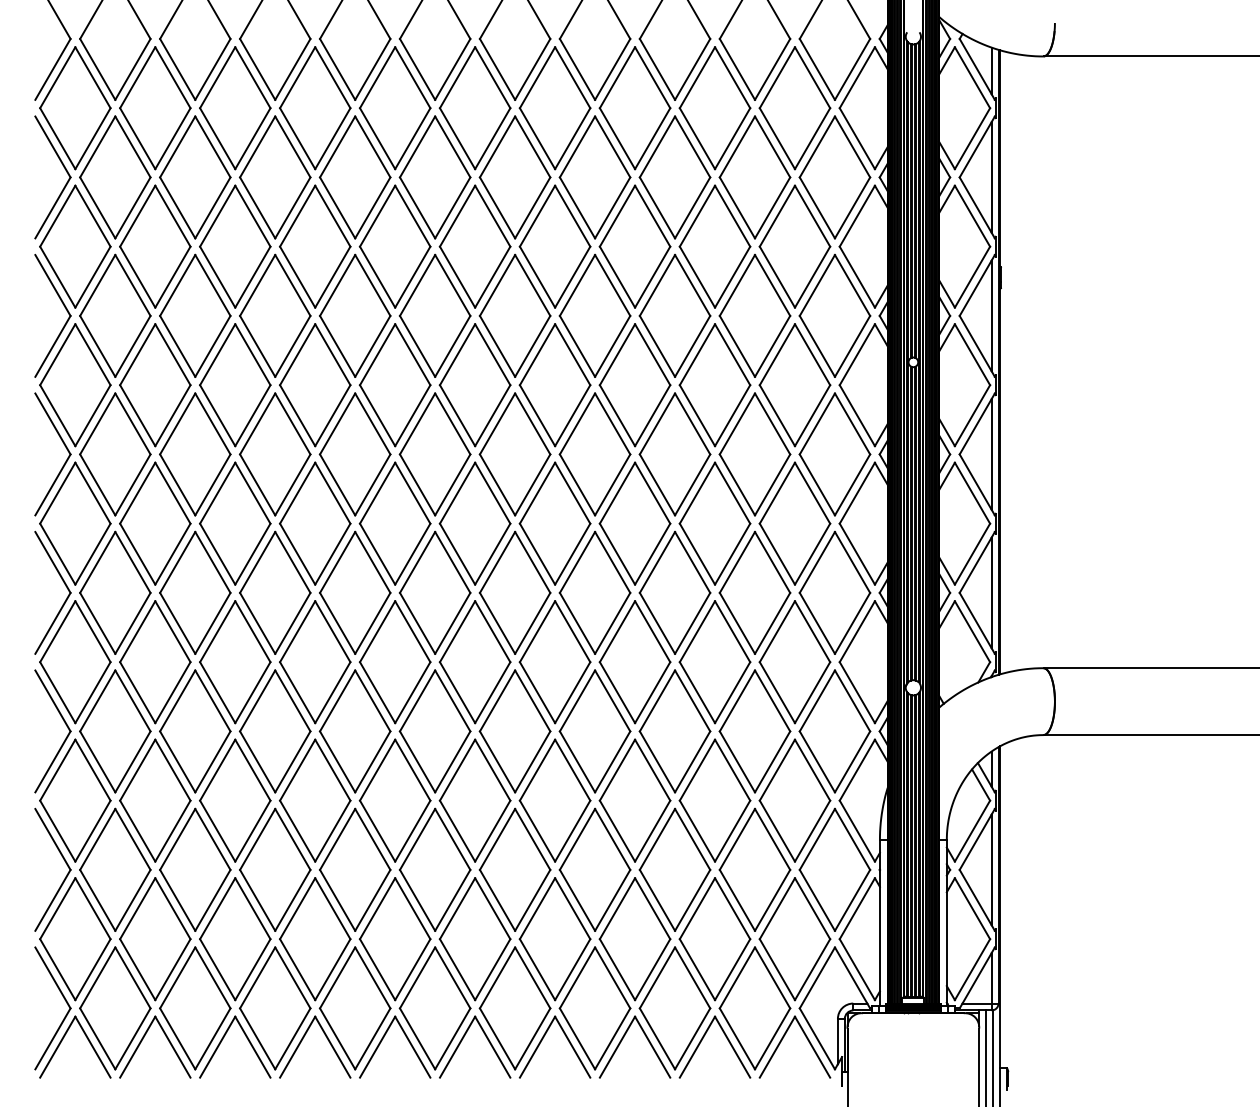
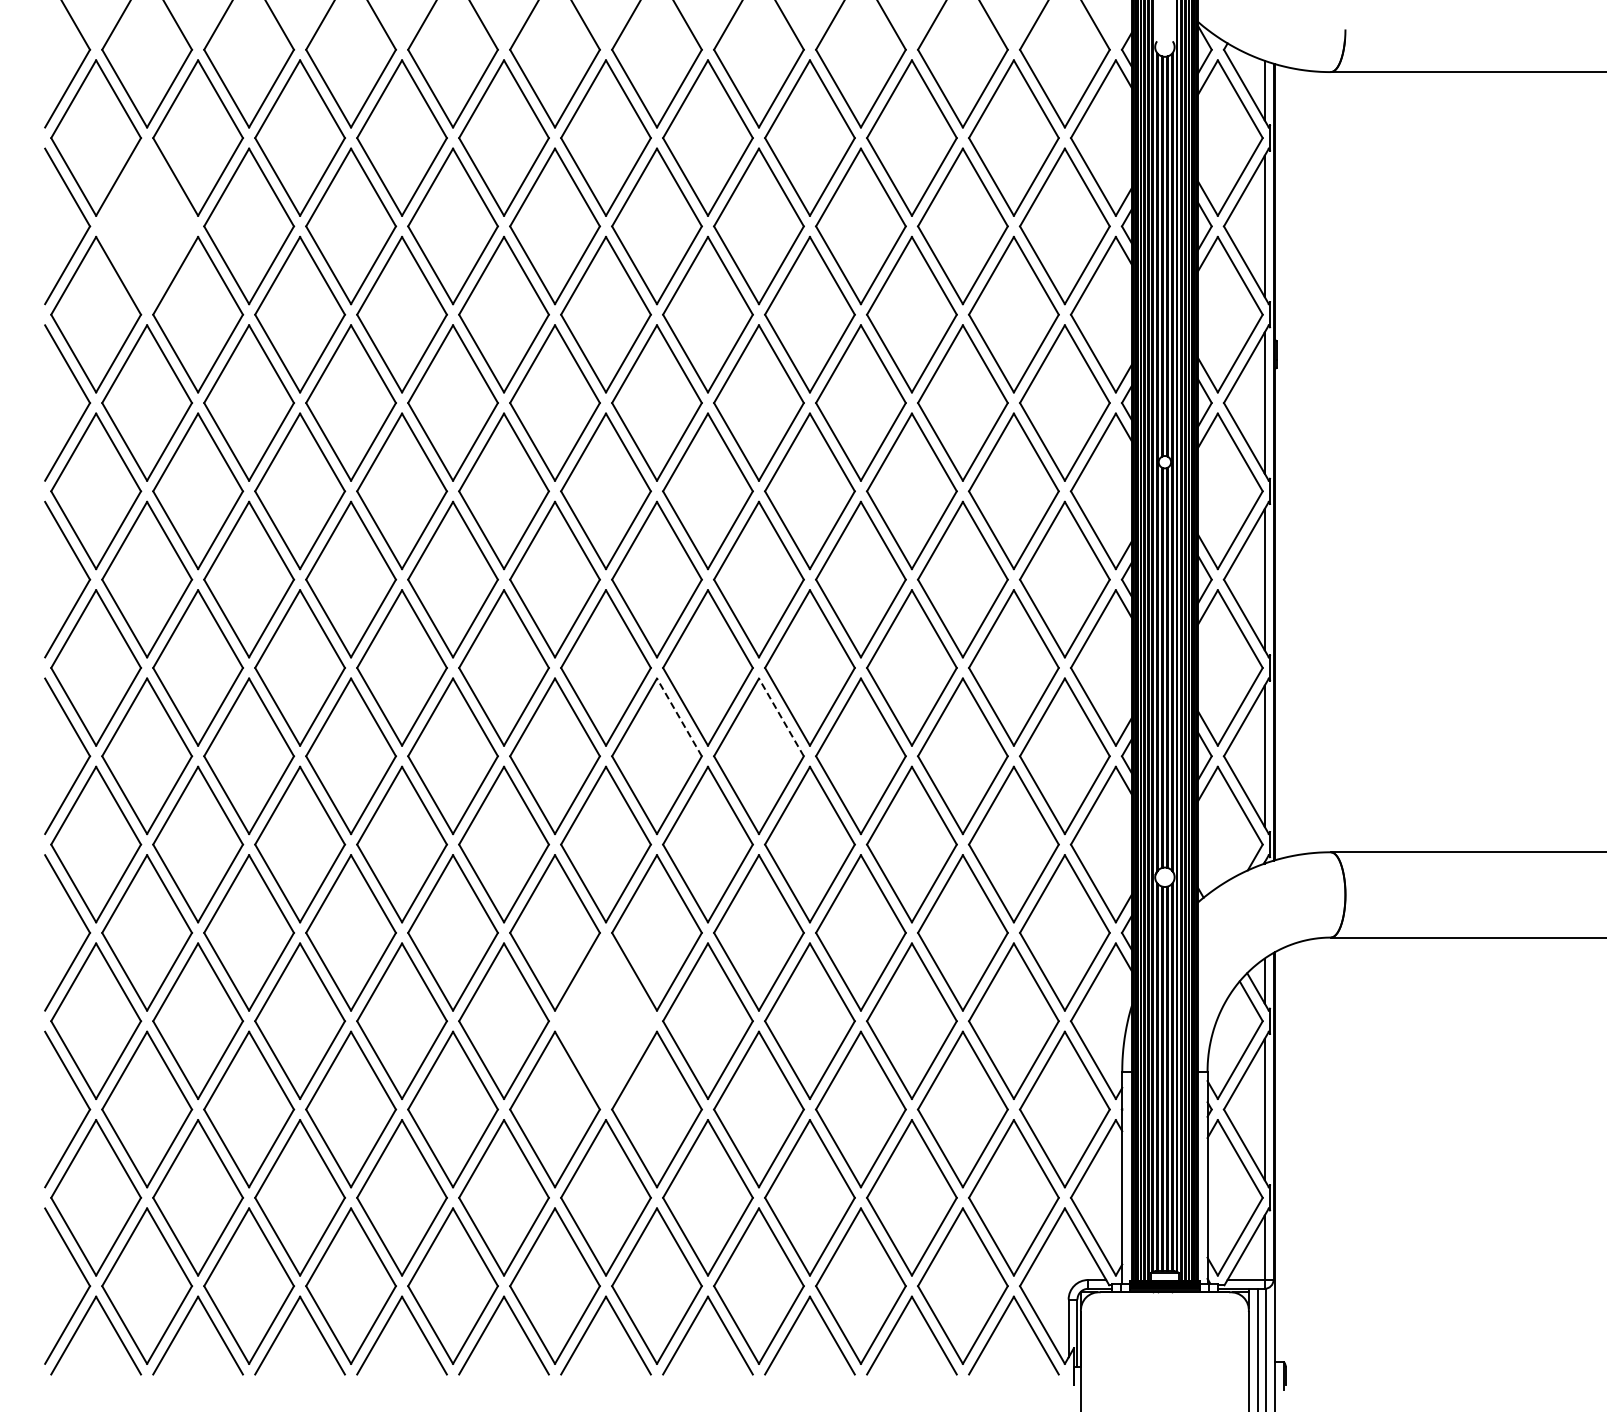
part: (115, 177) -> (147, 226), removed
line: (532, 562) -> (679, 717), solid -> dashed
line: (612, 562) -> (781, 717), solid -> dashed
part: (474, 800) -> (605, 1020), removed

